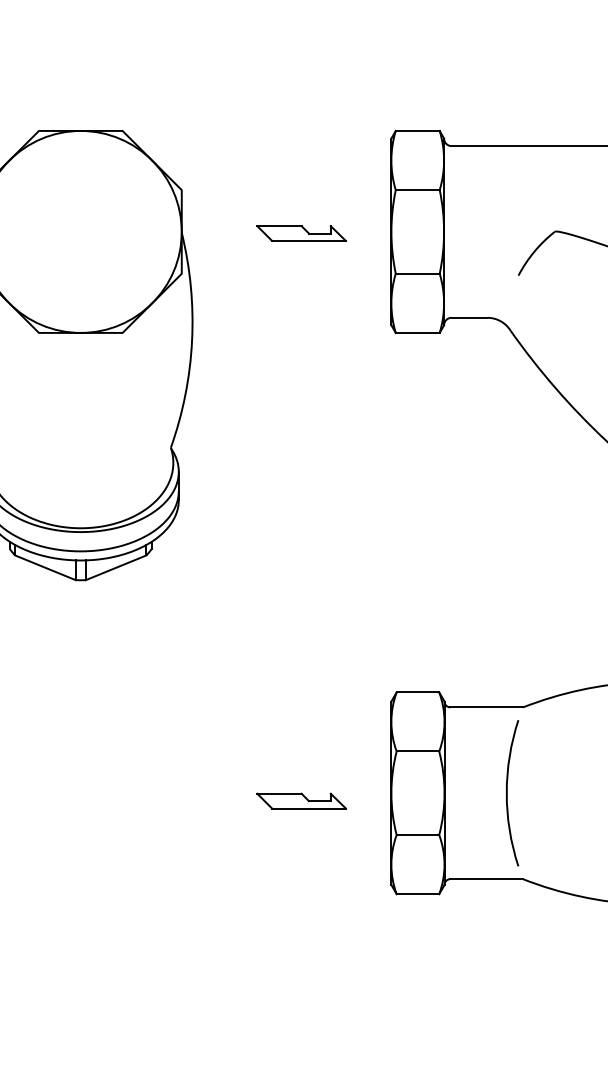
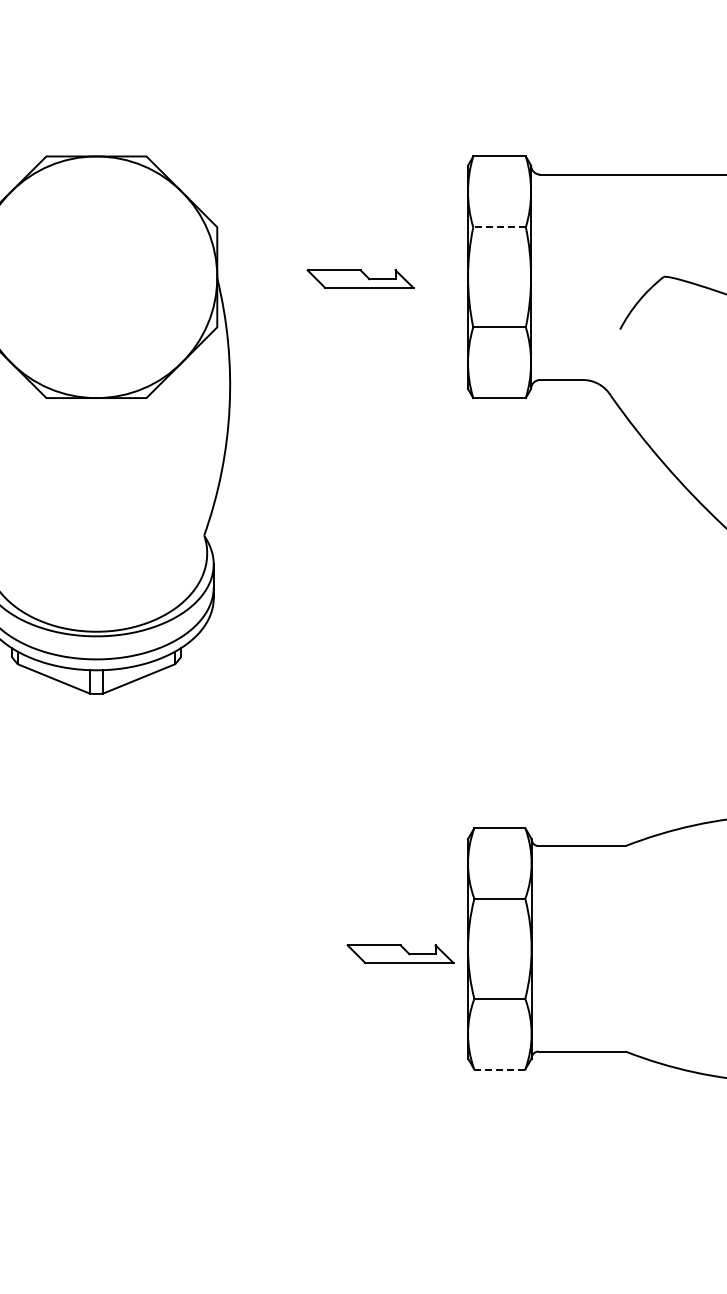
line: (417, 190) -> (499, 227), solid -> dashed
arc: (507, 793) -> (606, 948), removed
part: (301, 801) -> (400, 954), moved
line: (417, 894) -> (499, 1069), solid -> dashed

